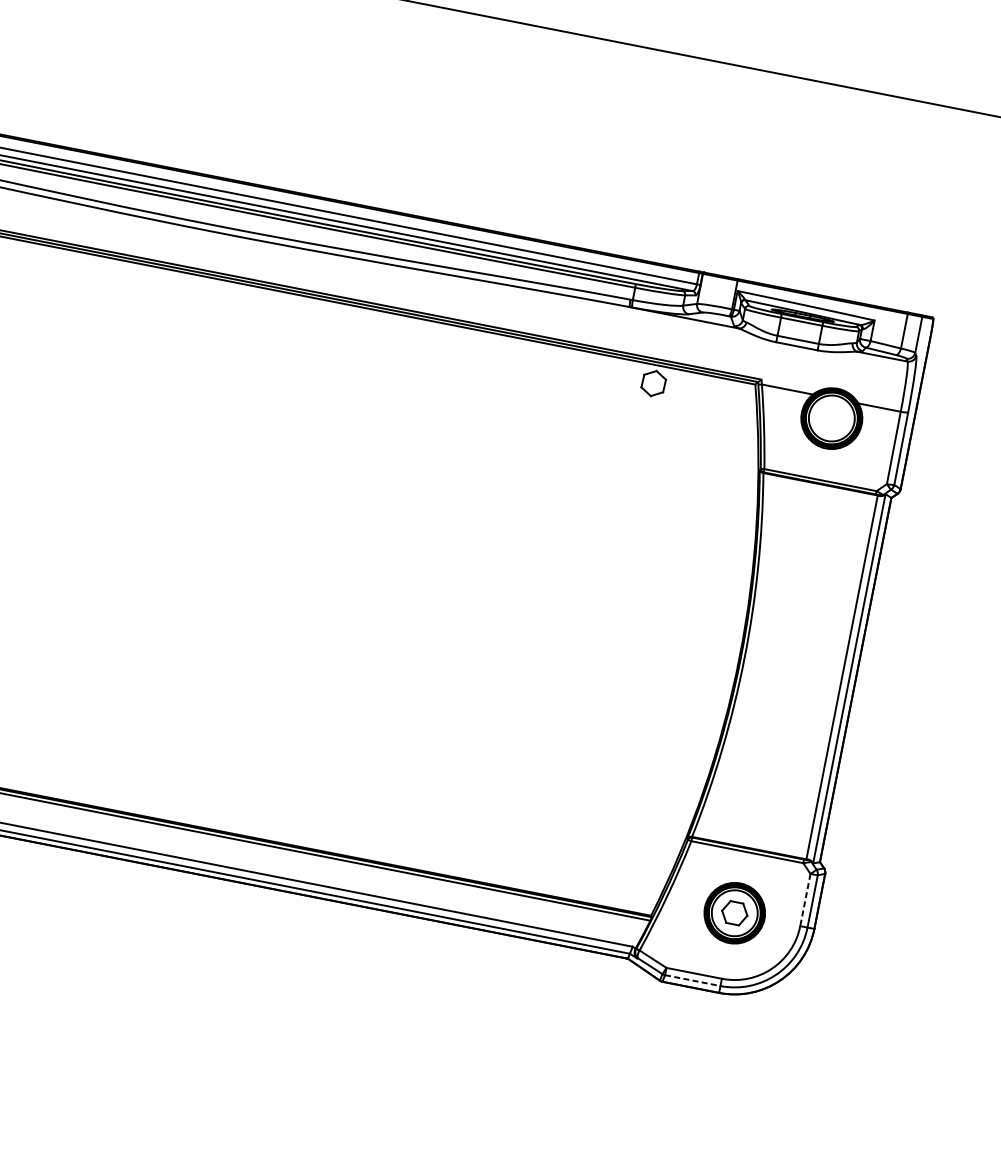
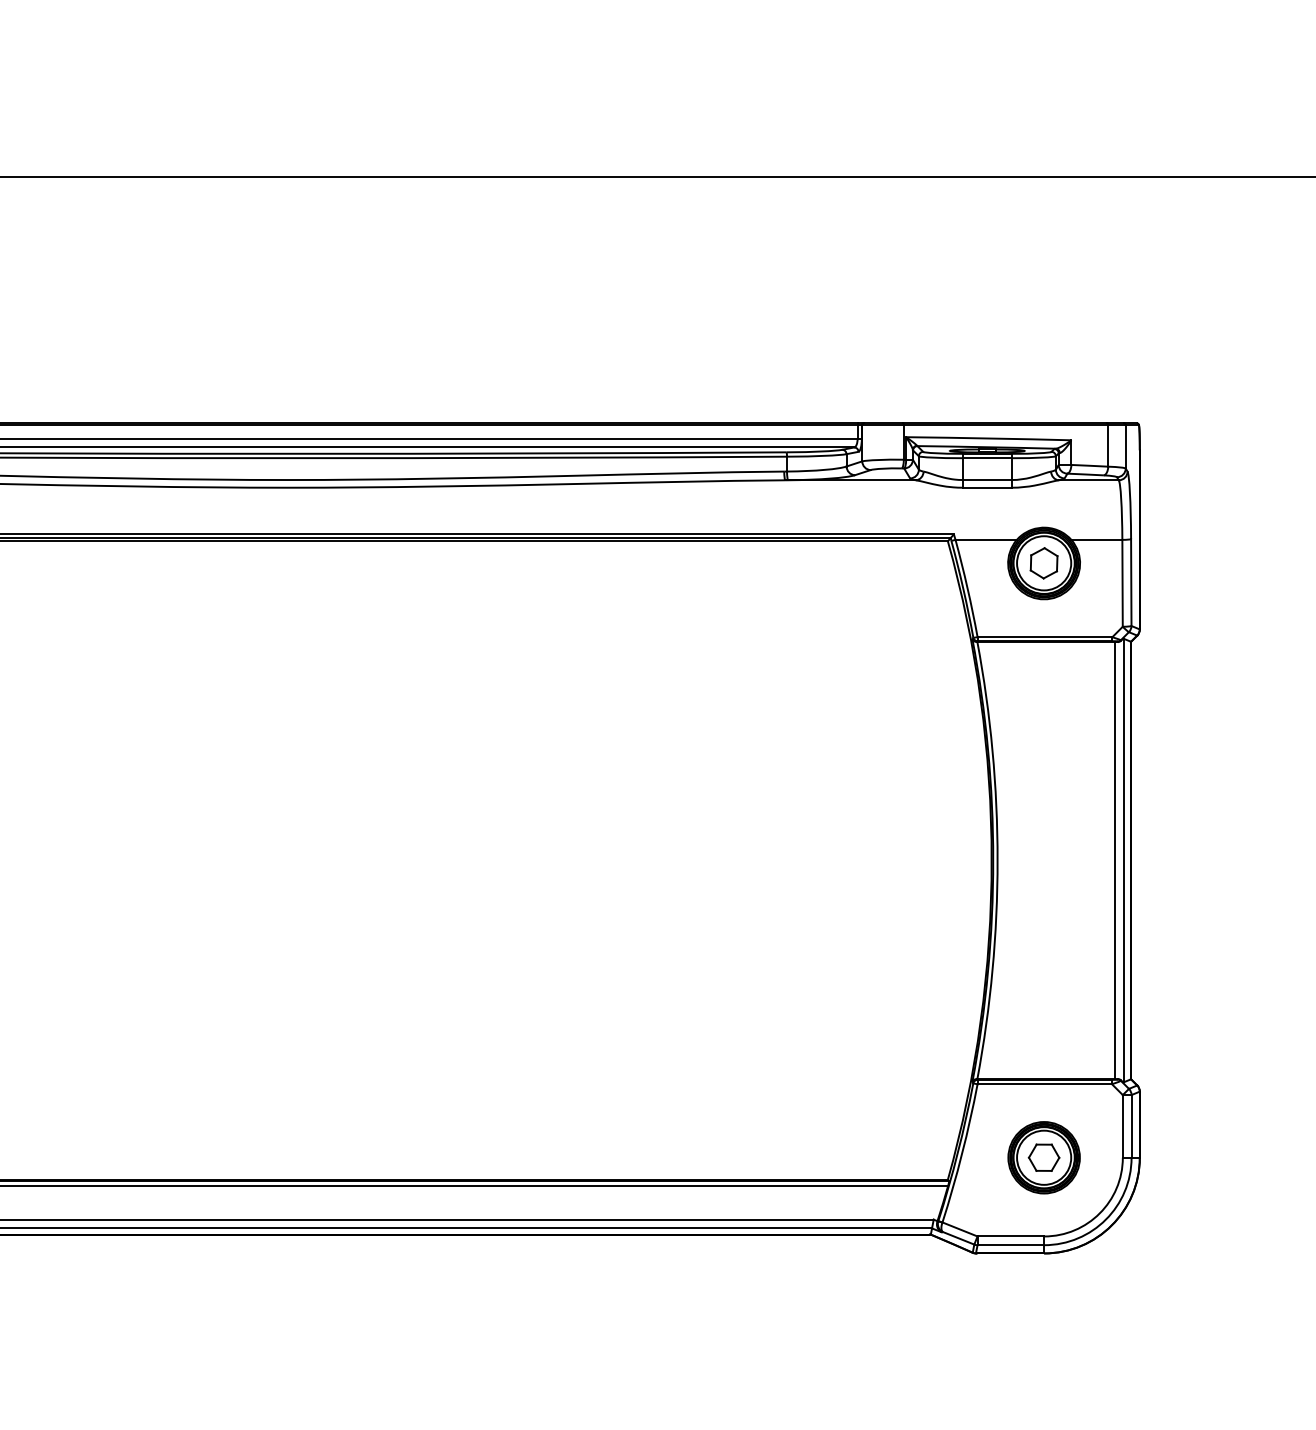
part: (653, 383) -> (1043, 563), moved
line: (805, 900) -> (1122, 1126), dashed -> solid
line: (693, 980) -> (1011, 1245), dashed -> solid

